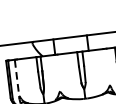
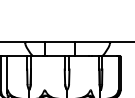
line: (17, 79) -> (7, 74), dashed -> solid

